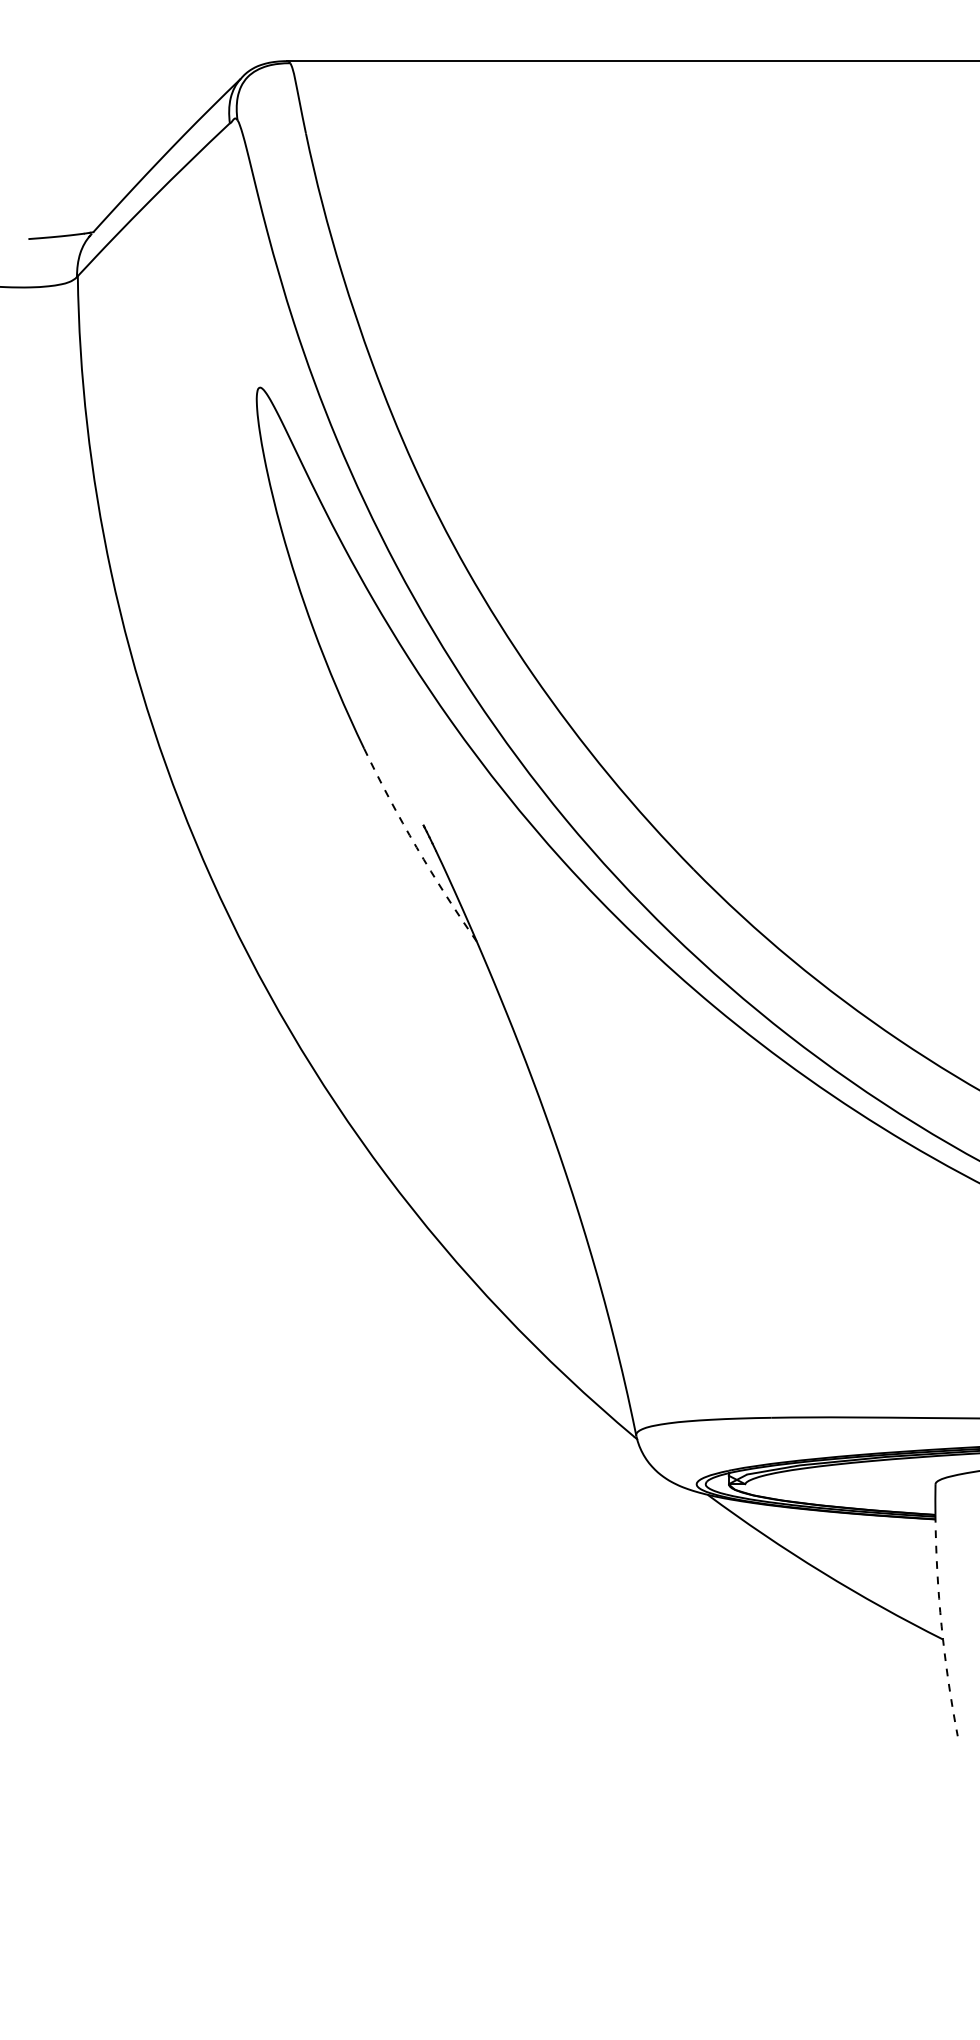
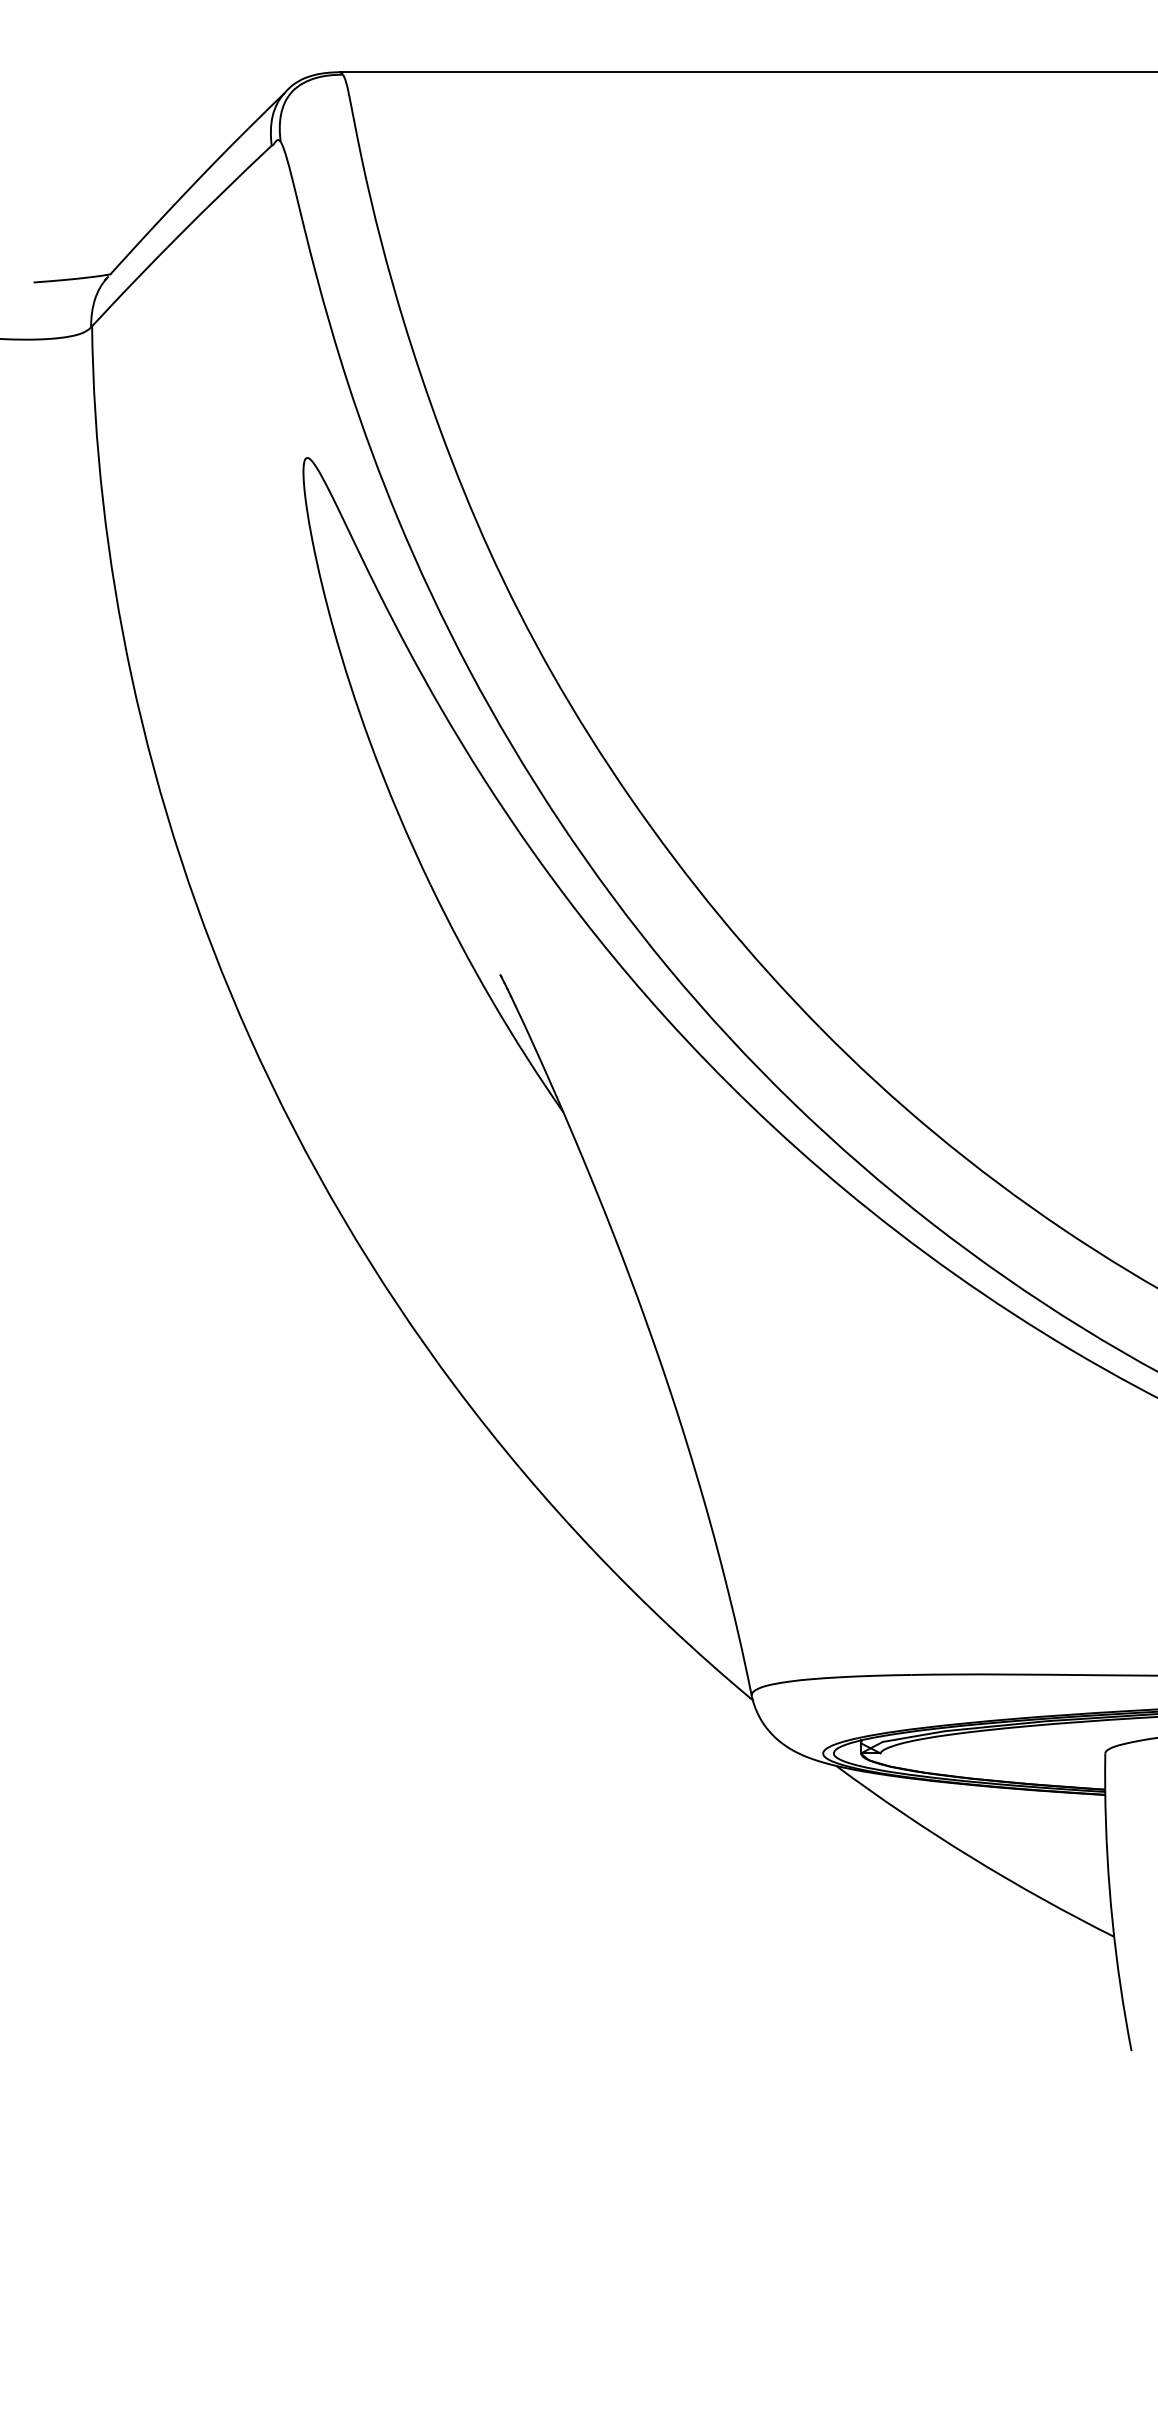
arc: (416, 847) -> (492, 1001), dashed -> solid
arc: (941, 1626) -> (1112, 1921), dashed -> solid

